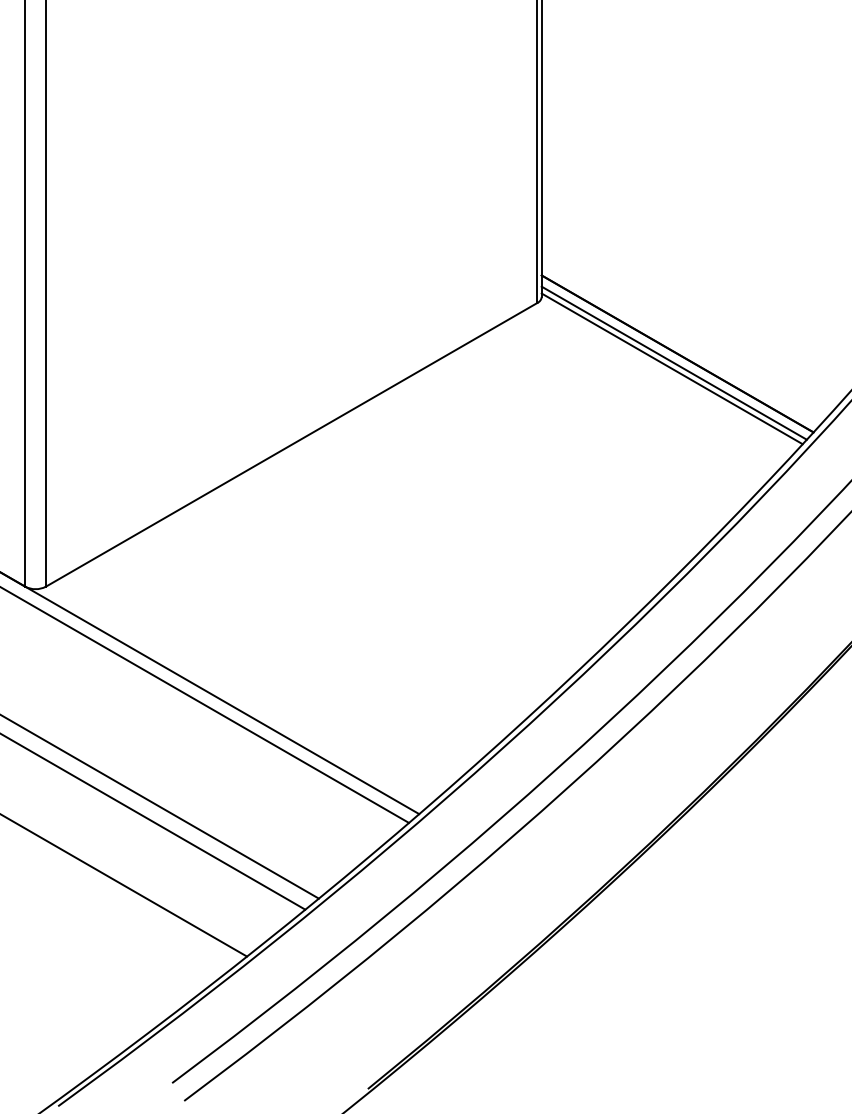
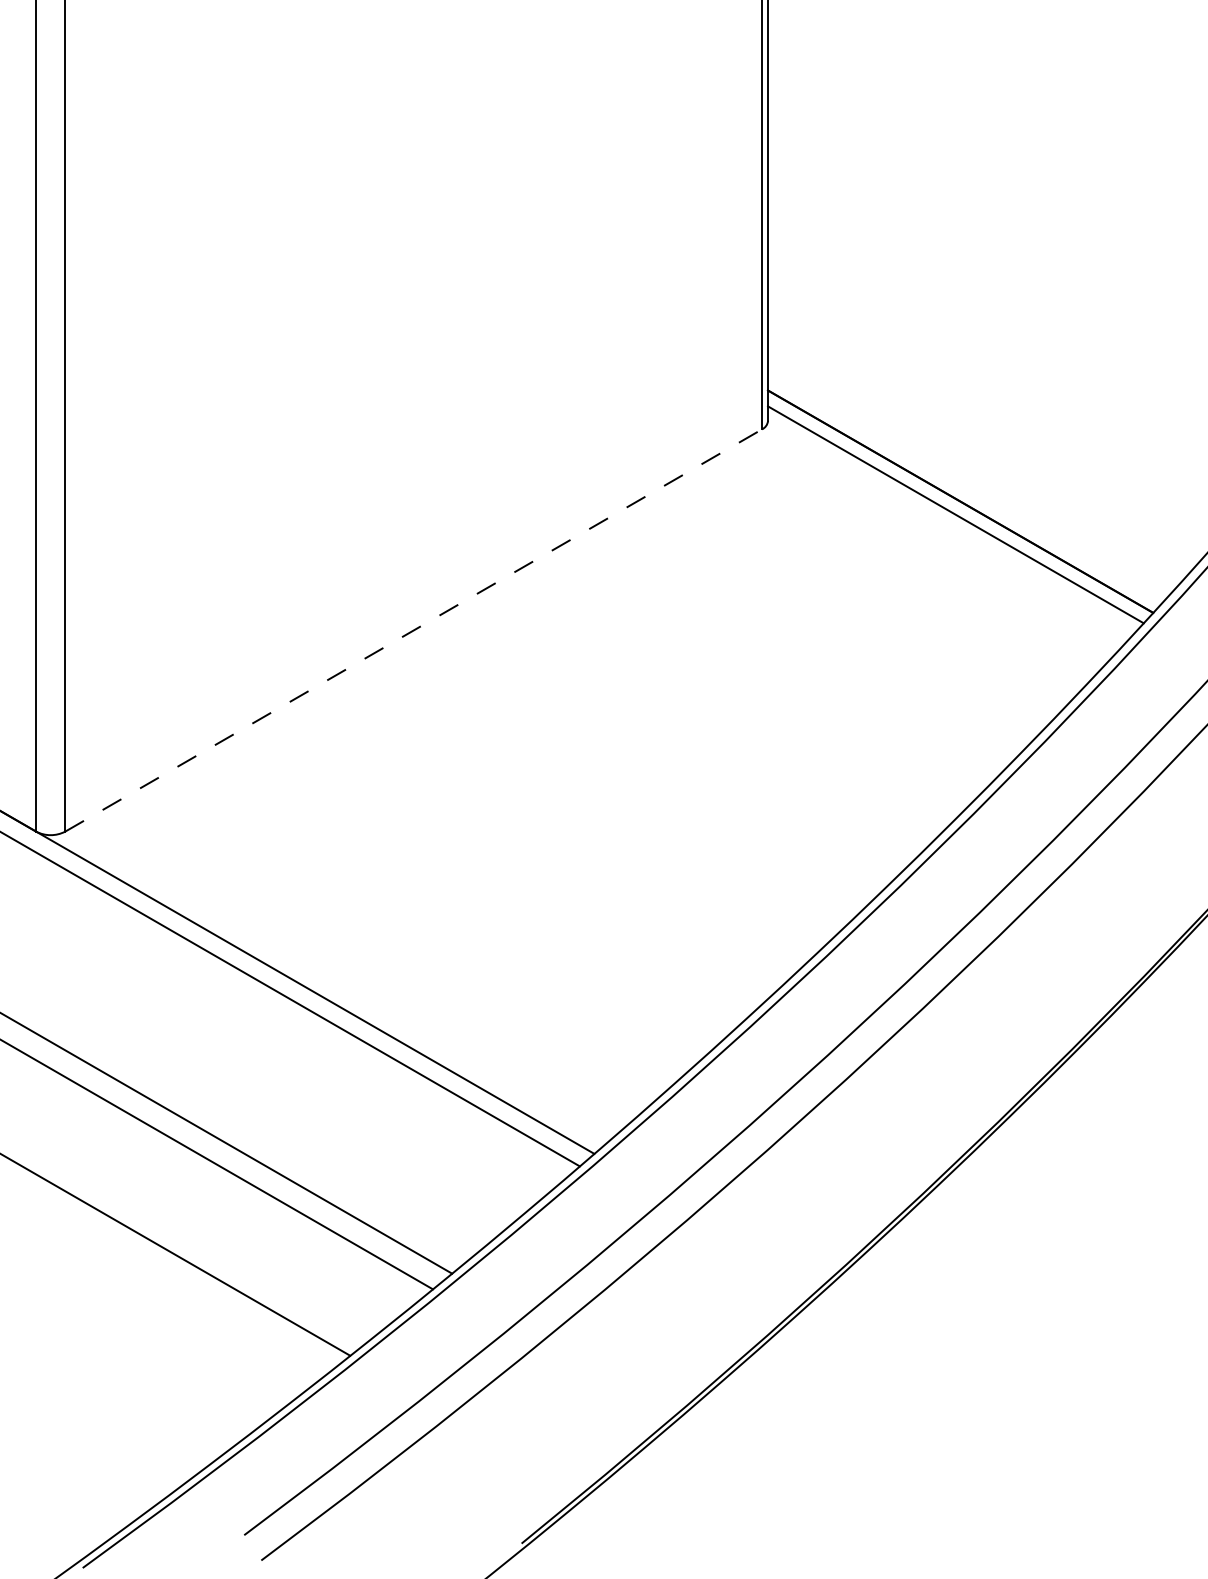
line: (671, 368) -> (951, 522), removed
line: (291, 444) -> (413, 630), solid -> dashed

